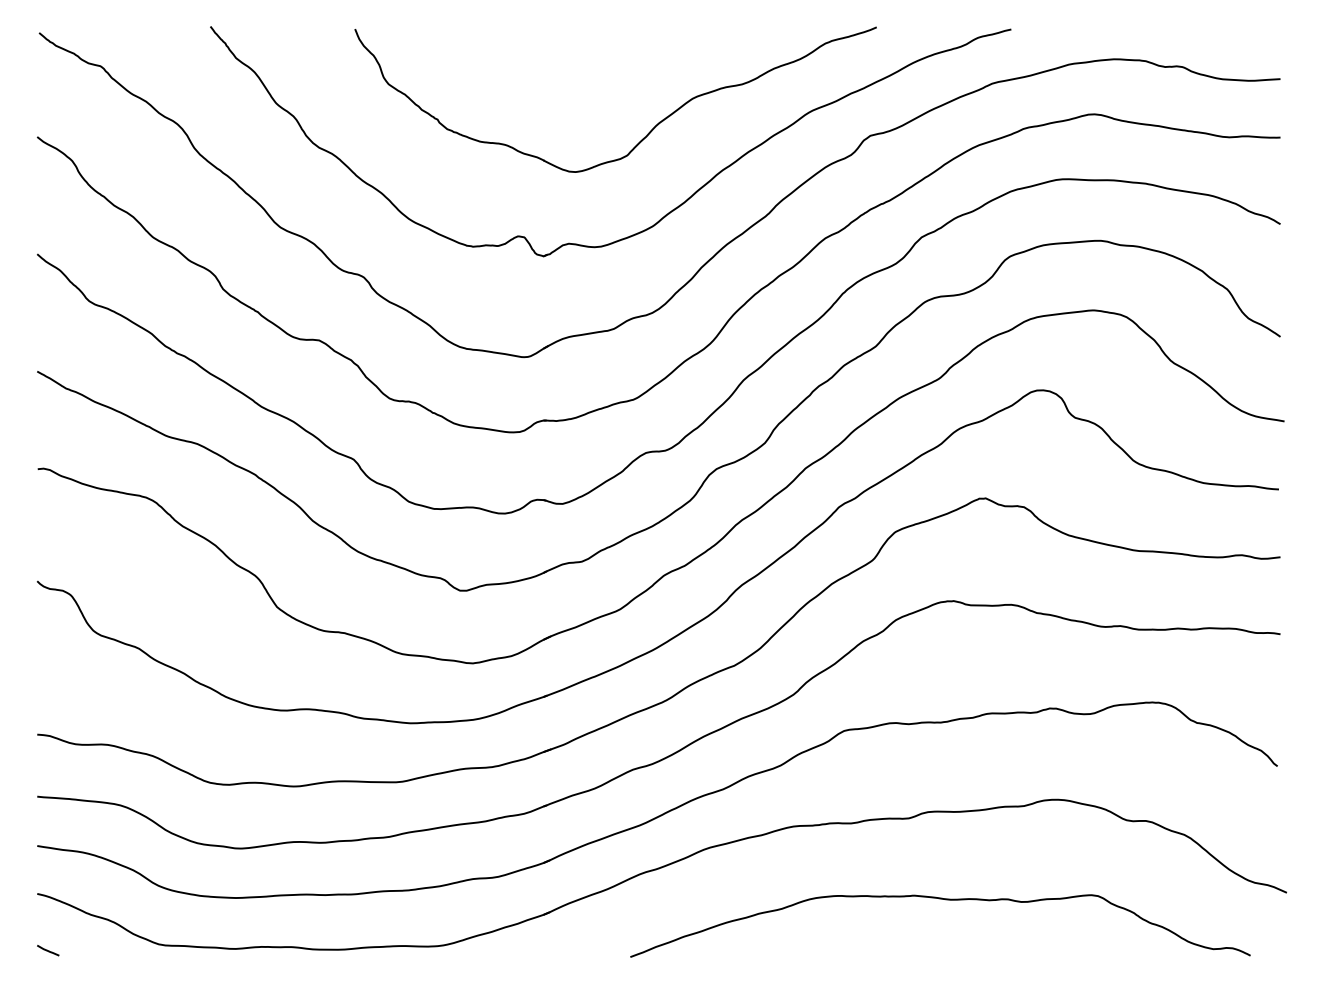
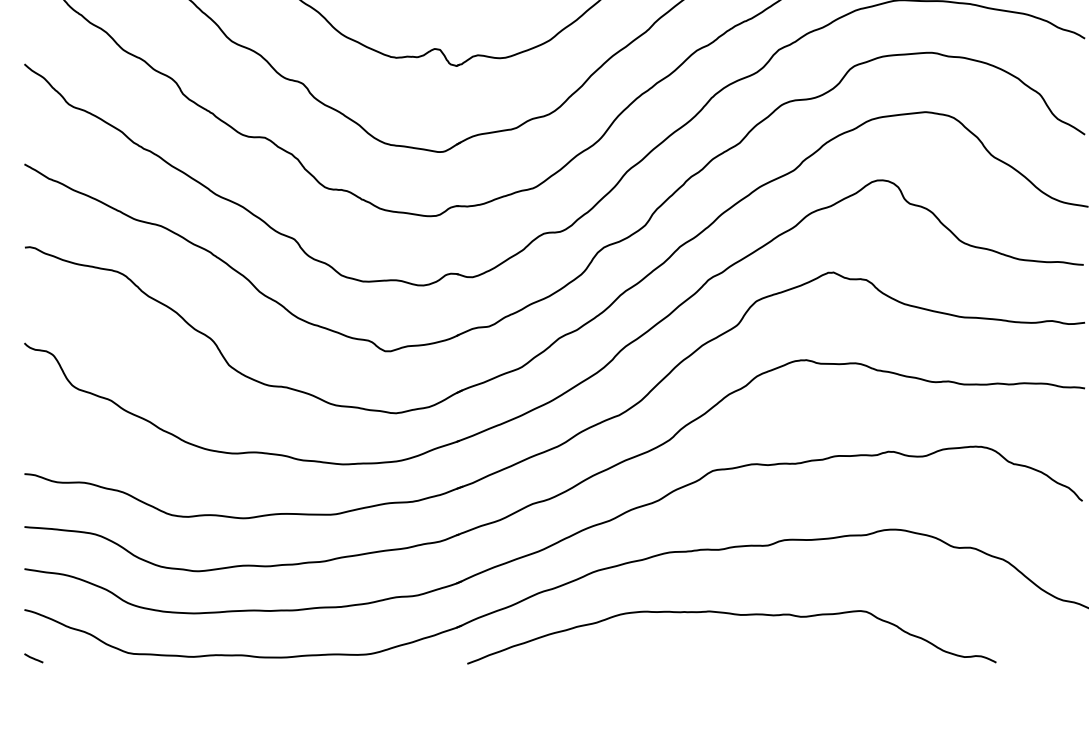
curve: (945, 900) -> (736, 615), moved

